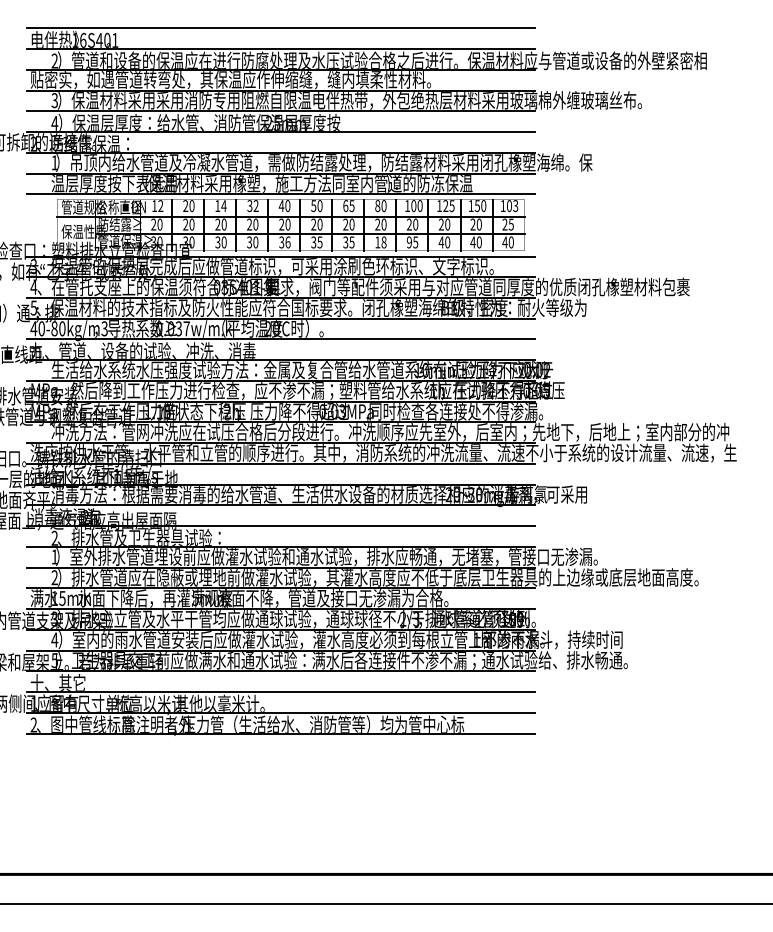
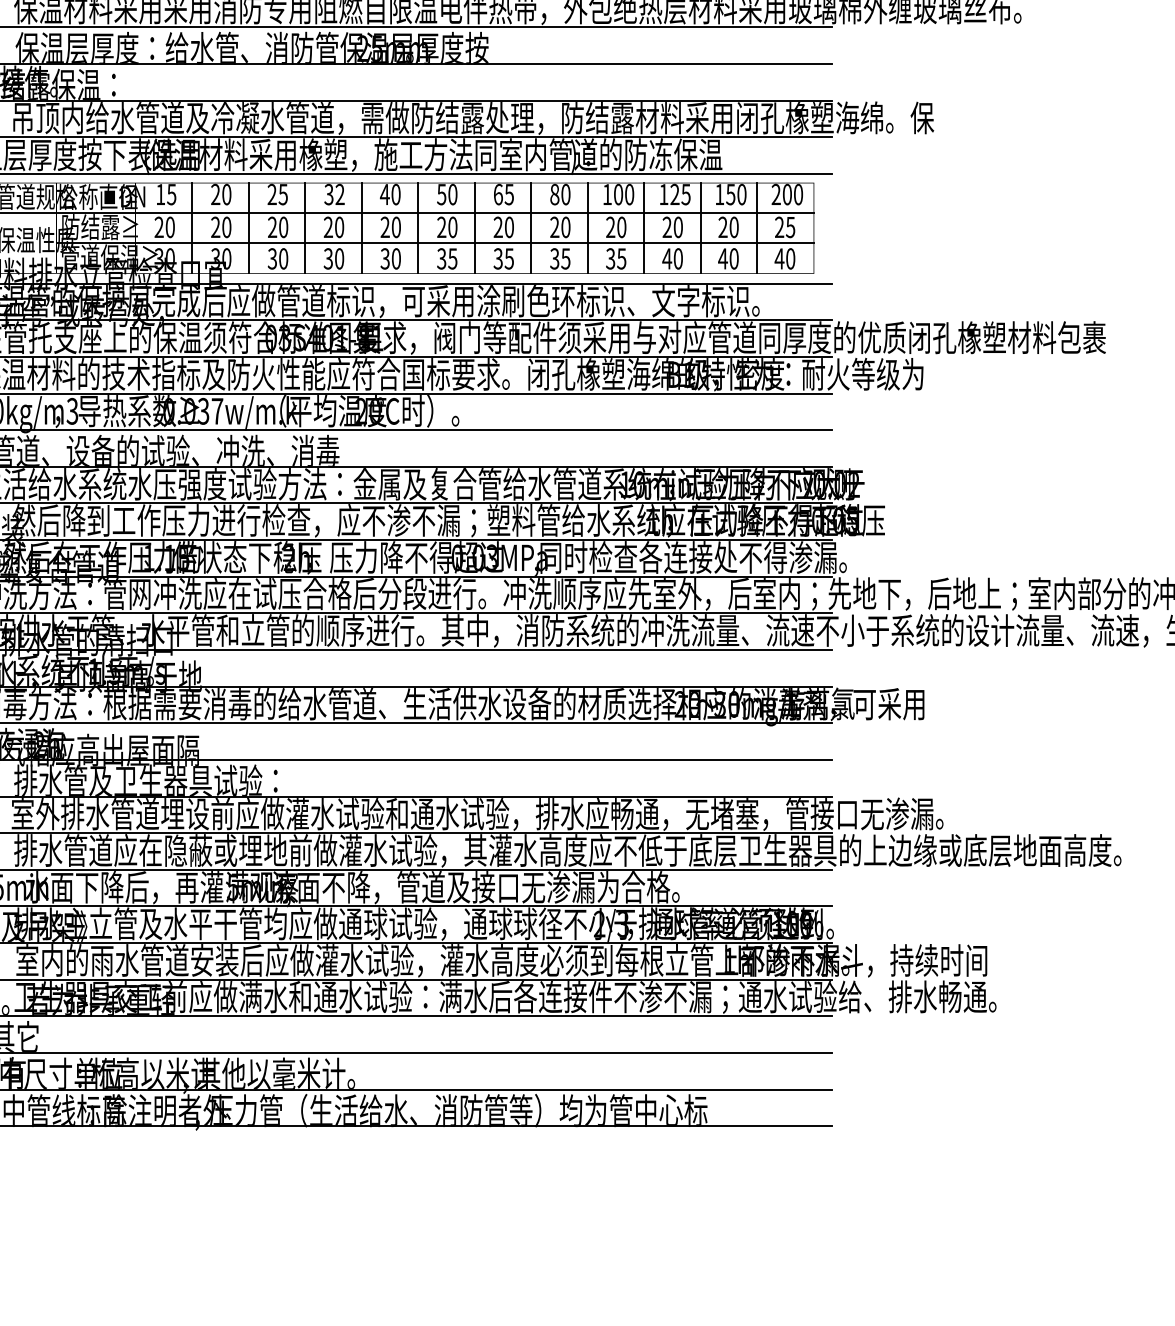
text: (509, 205) -> (787, 193), 103 -> 200
text: (160, 206) -> (171, 195), 12 -> 15
text: (220, 206) -> (277, 195), 14 -> 25
text: (287, 242) -> (395, 258), 36 -> 30
text: (380, 242) -> (559, 258), 18 -> 35
text: (408, 242) -> (609, 258), 95 -> 35

